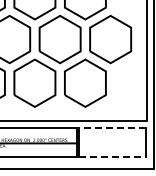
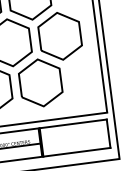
line: (112, 128) -> (73, 124), dashed -> solid
line: (112, 156) -> (77, 152), dashed -> solid

